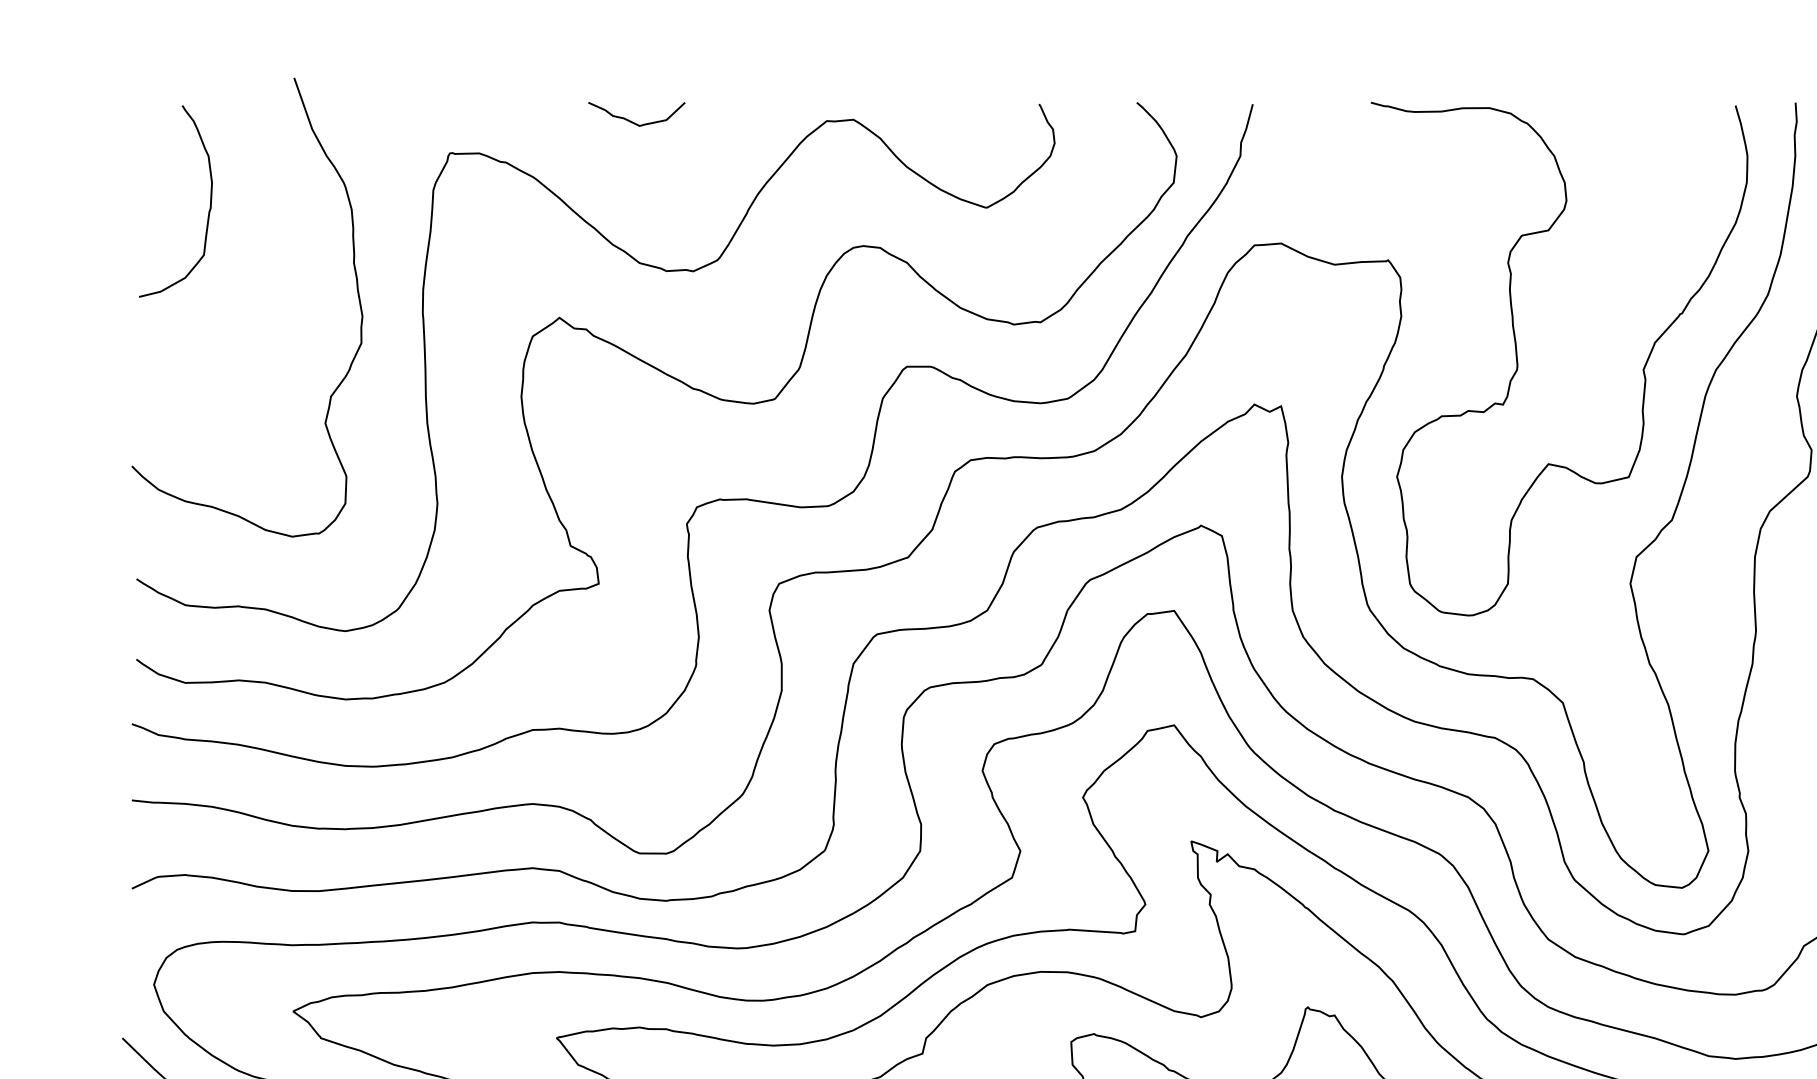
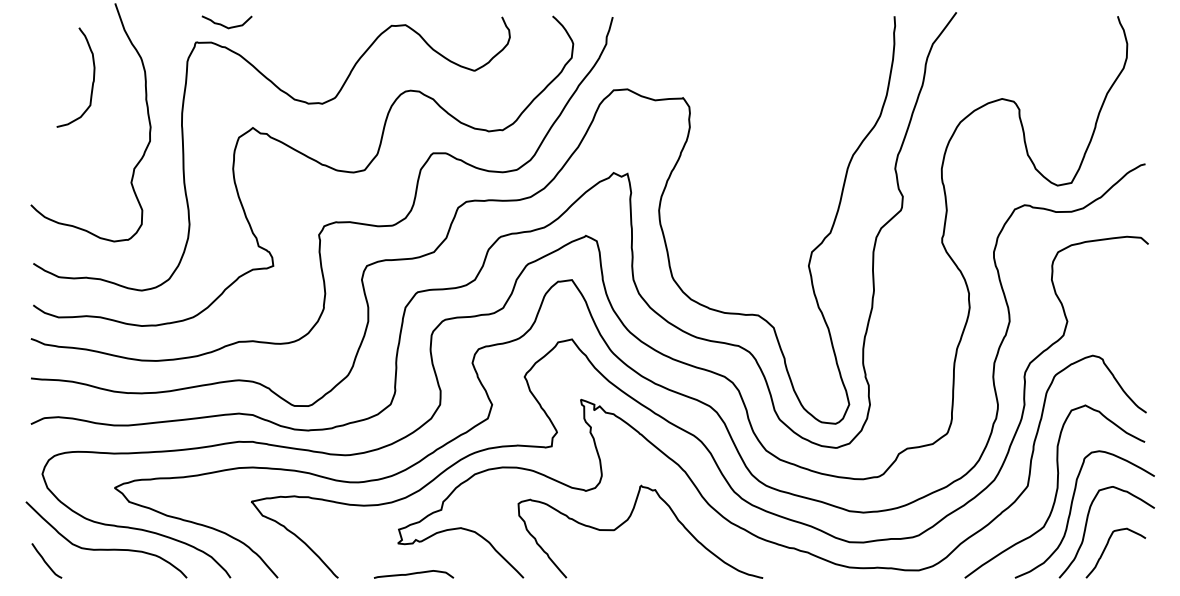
curve: (633, 120) -> (225, 25), moved
curve: (208, 209) -> (92, 81), moved
curve: (1520, 365) -> (751, 152), removed

